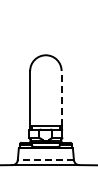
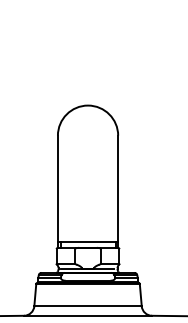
line: (61, 98) -> (117, 188), dashed -> solid
line: (45, 160) -> (87, 306), dashed -> solid

